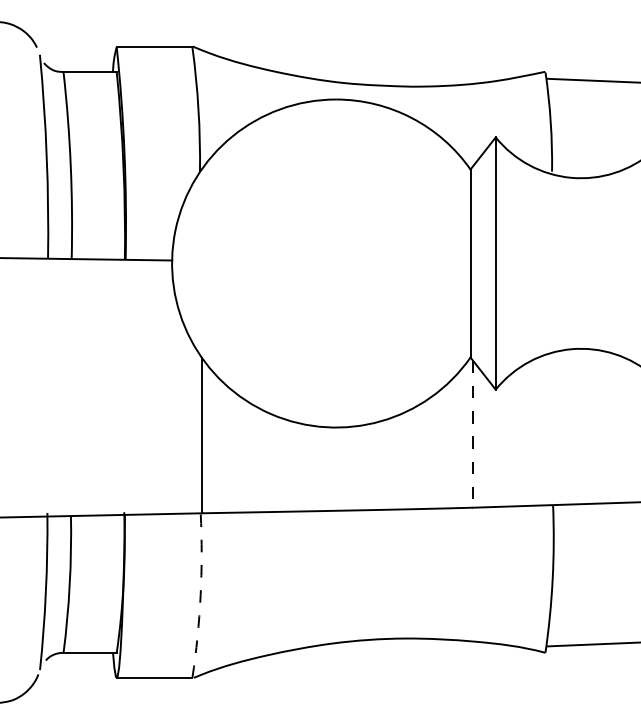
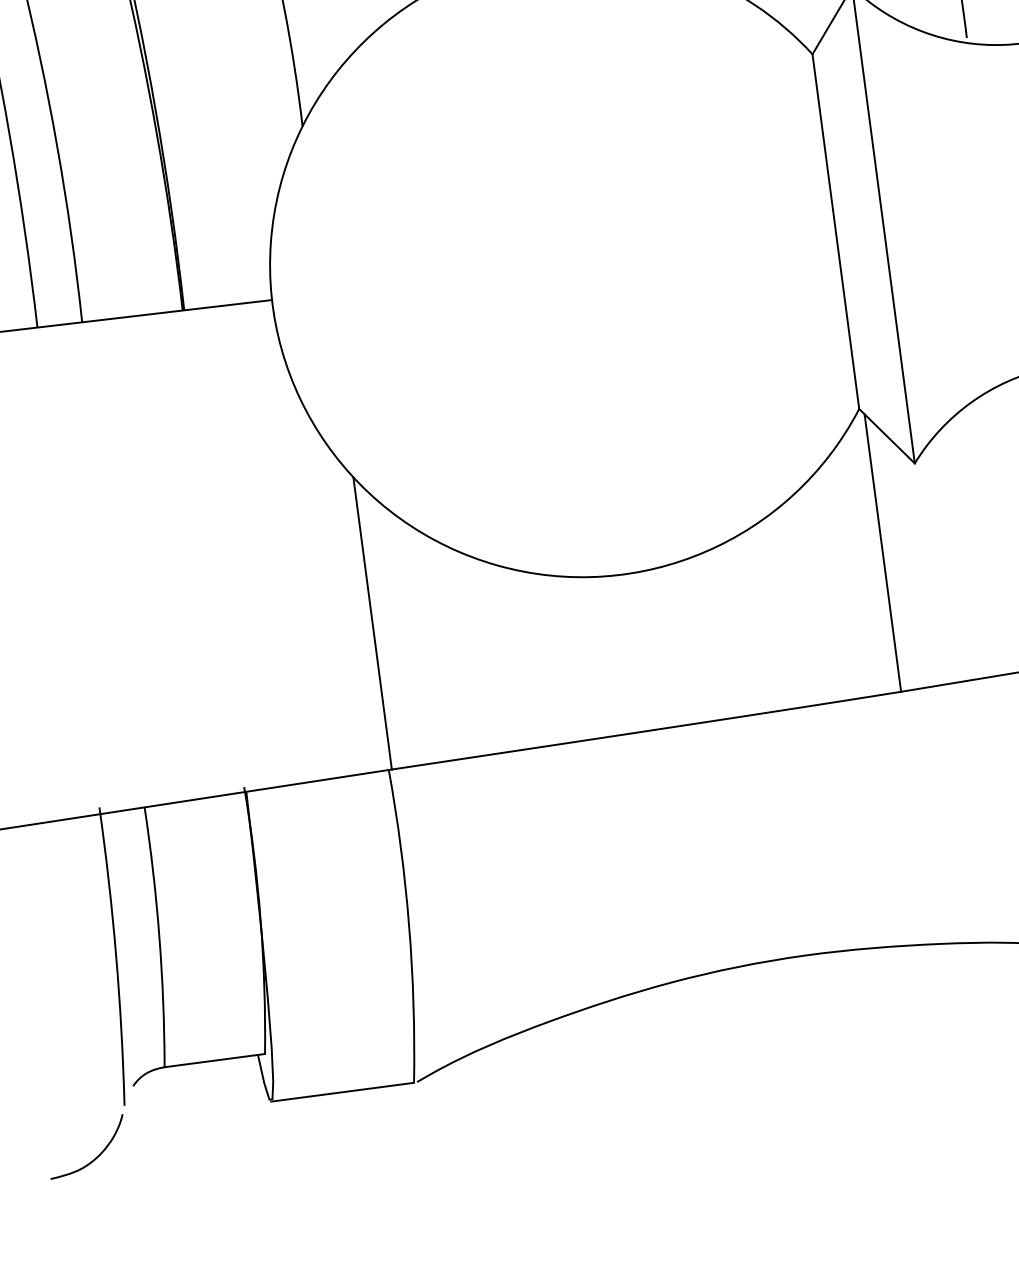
line: (472, 434) -> (882, 553), dashed -> solid
arc: (200, 595) -> (408, 925), dashed -> solid

